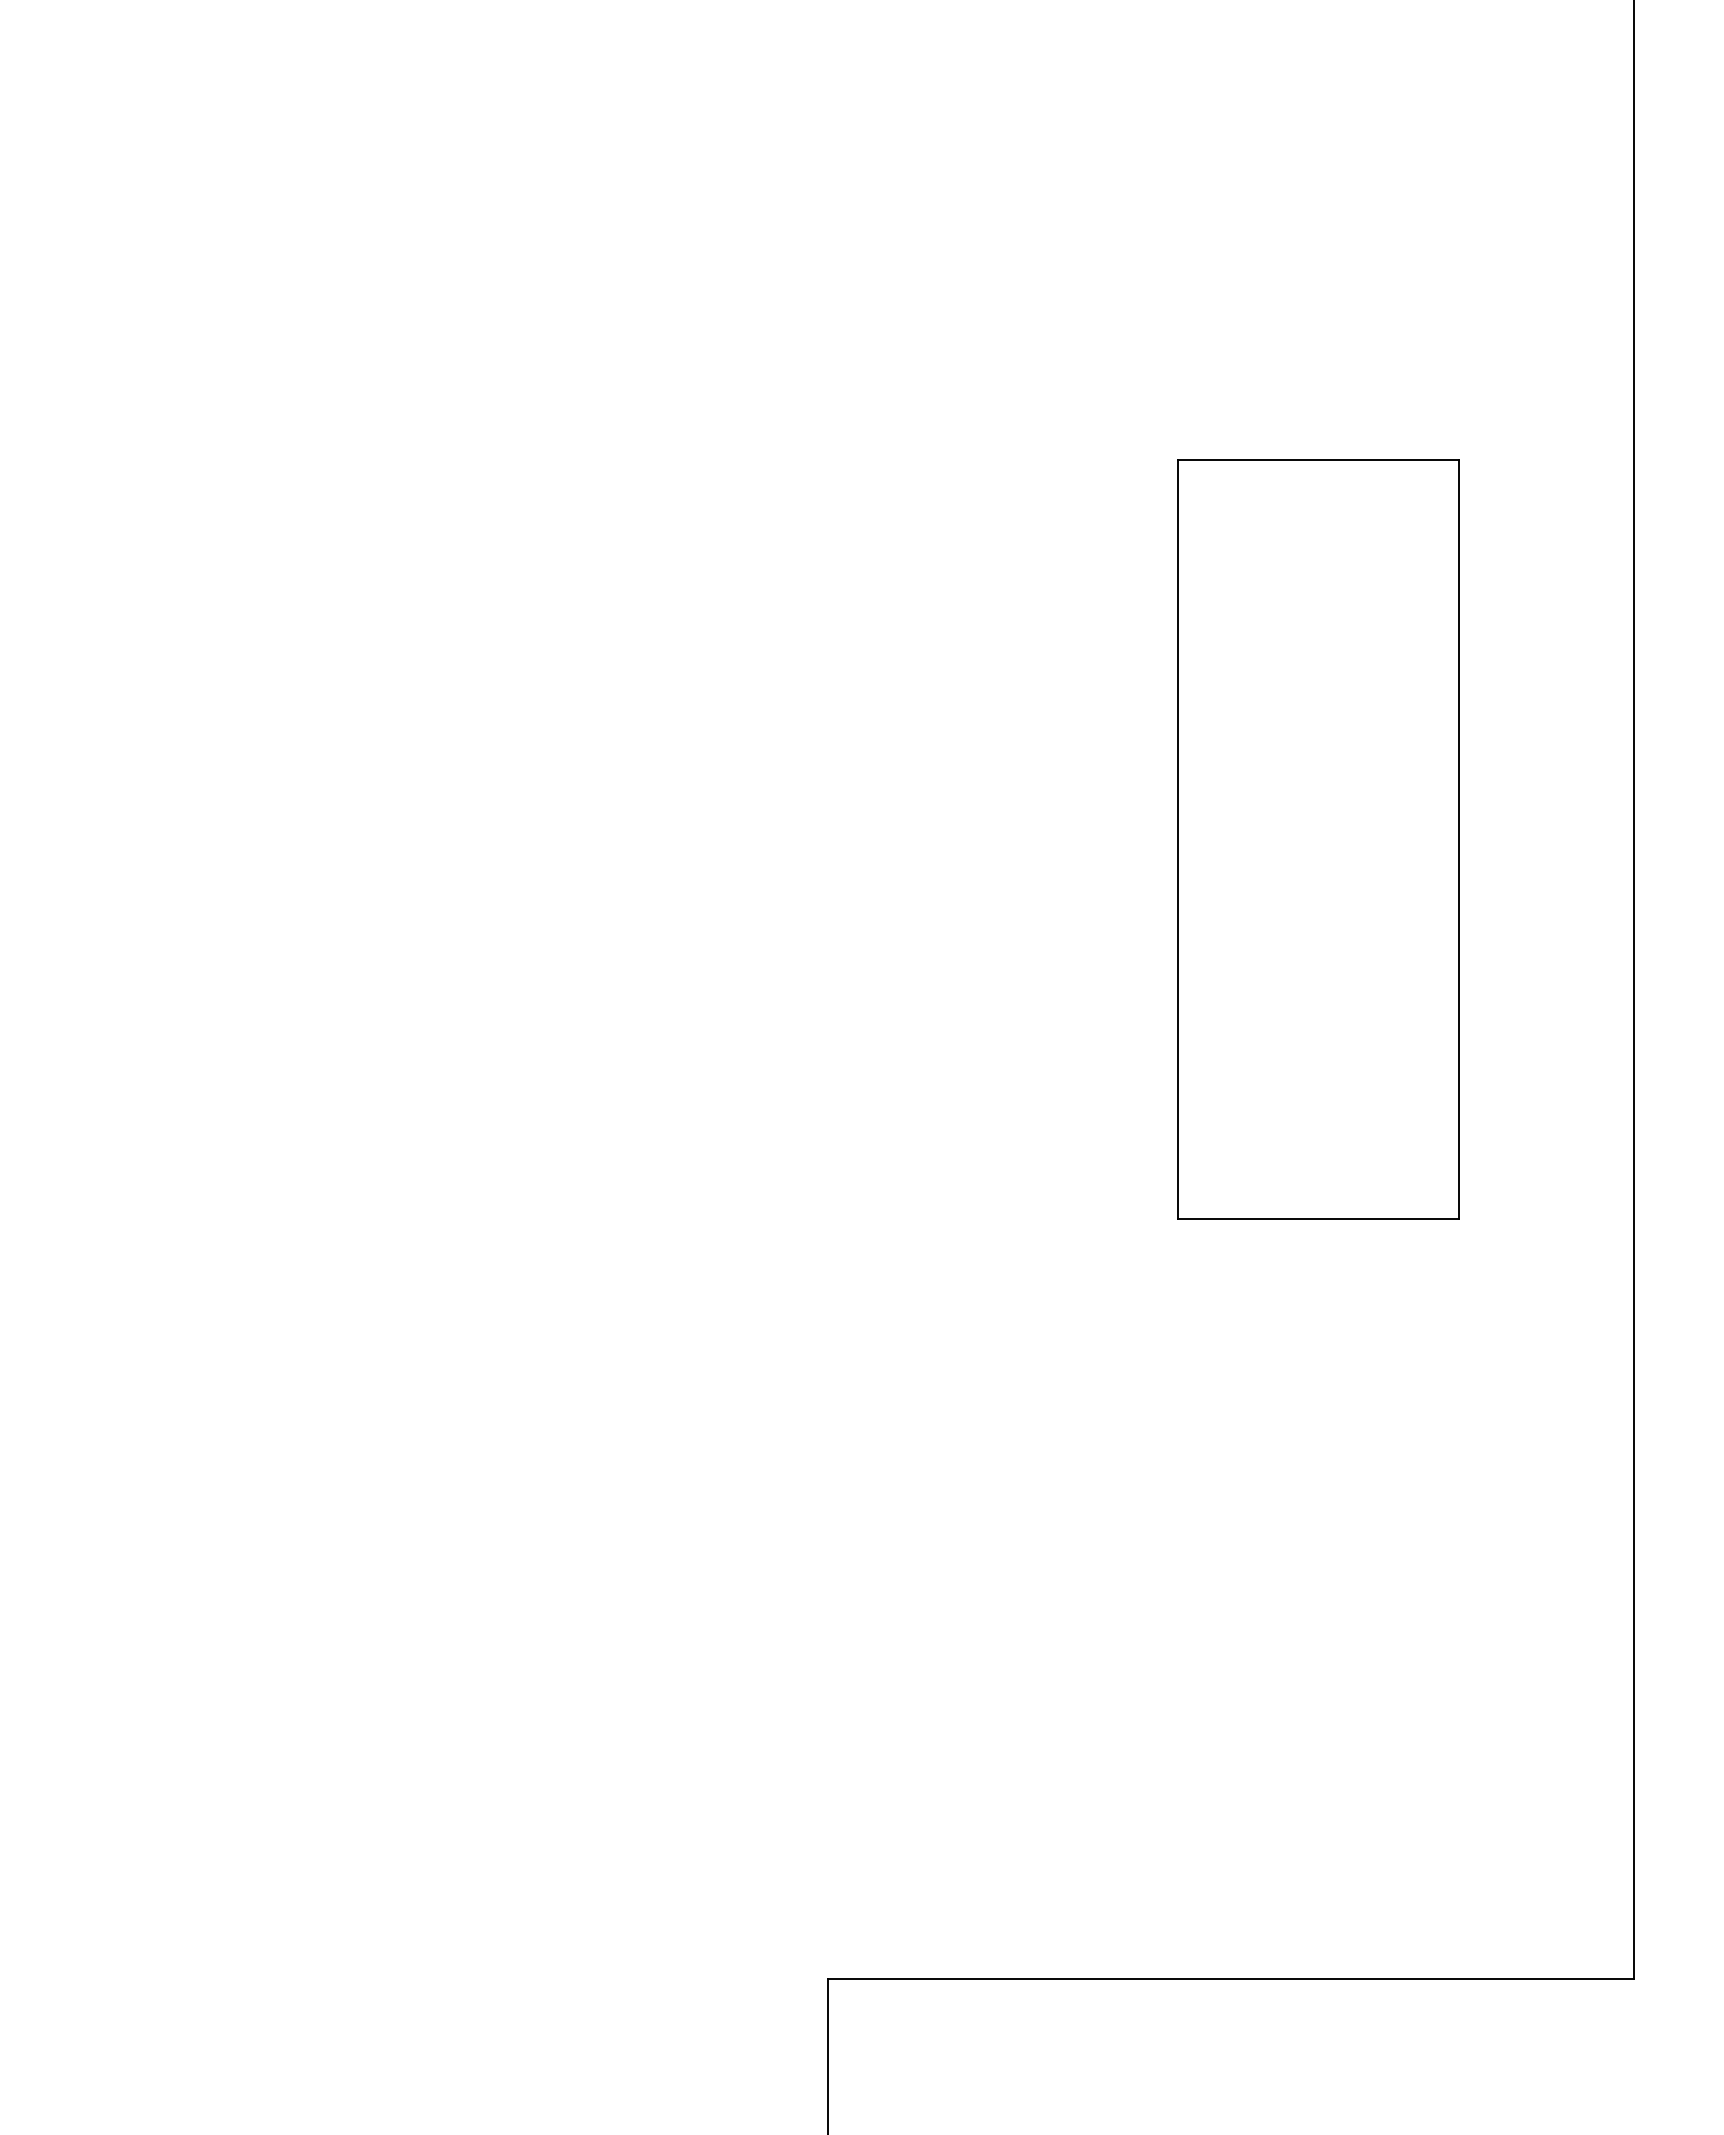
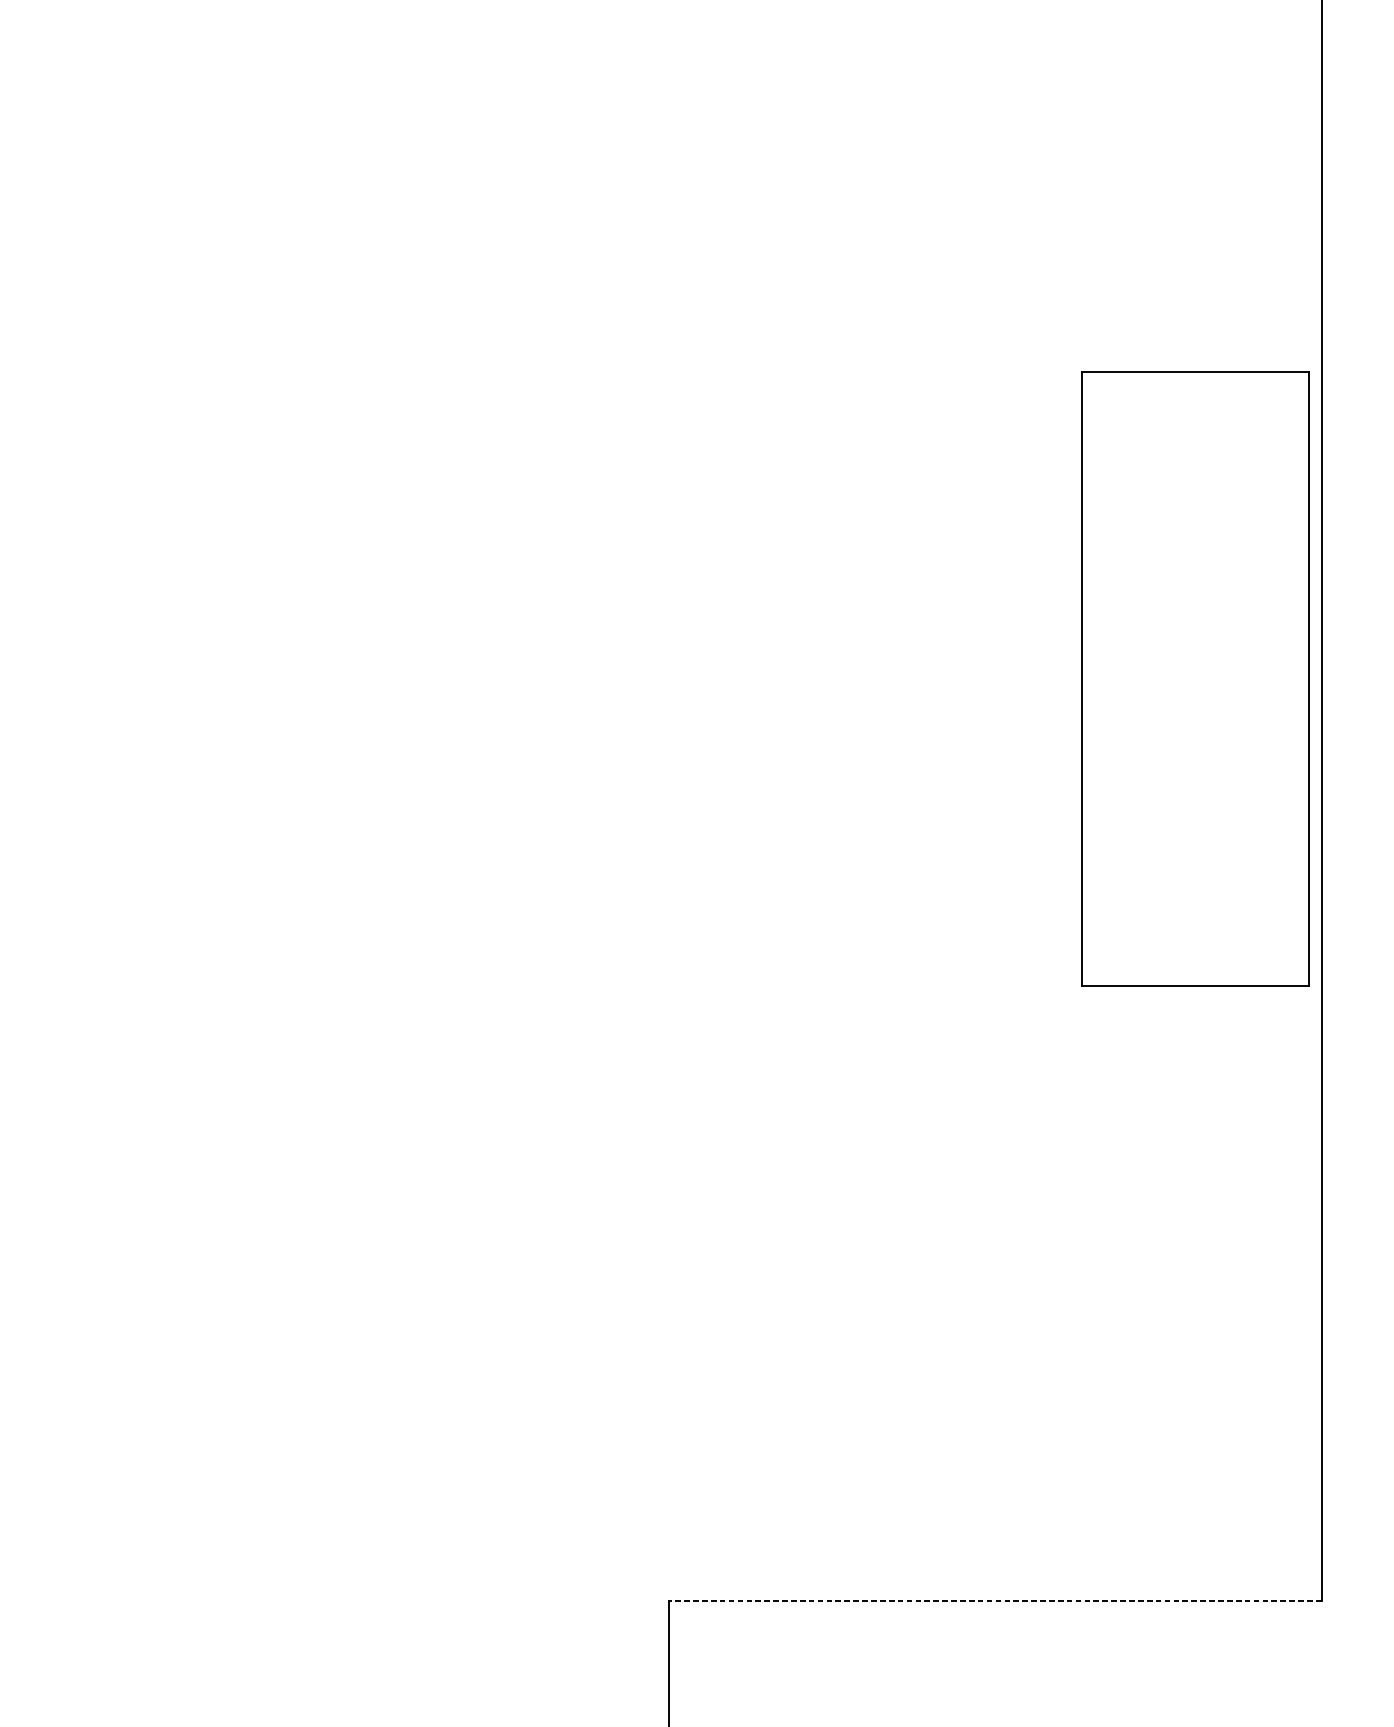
part: (1318, 839) -> (1195, 679), moved
line: (1230, 1979) -> (995, 1601), solid -> dashed

